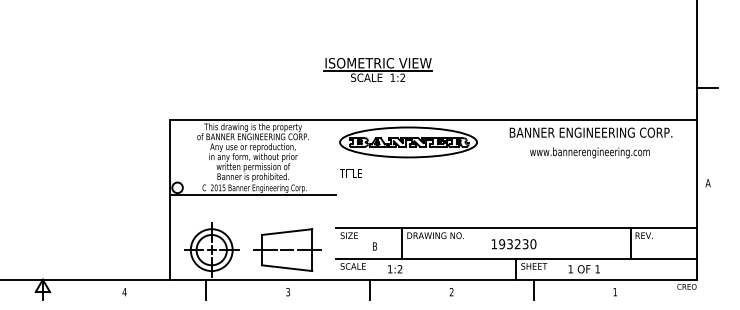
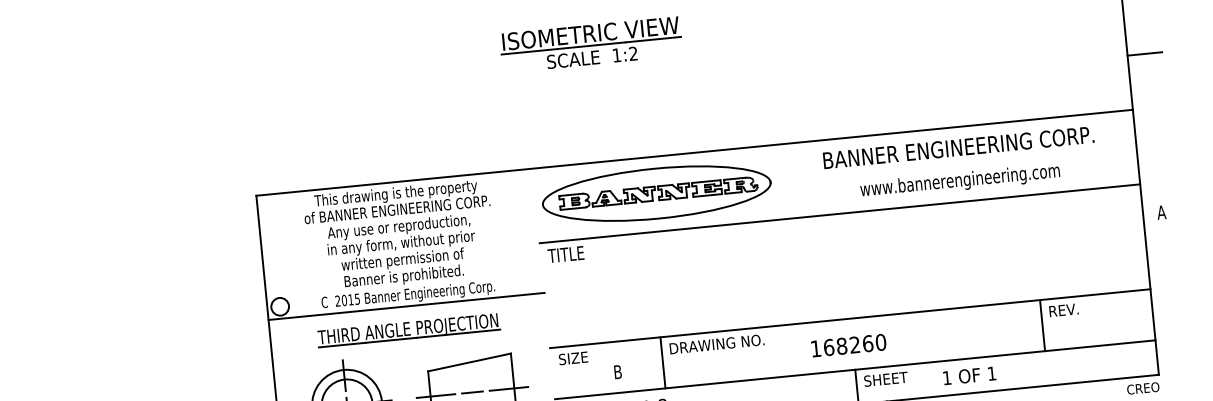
part: (377, 69) -> (590, 44), moved
line: (516, 165) -> (840, 214), added
part: (252, 209) -> (408, 330), added
text: (513, 244) -> (847, 346), 193230 -> 168260

